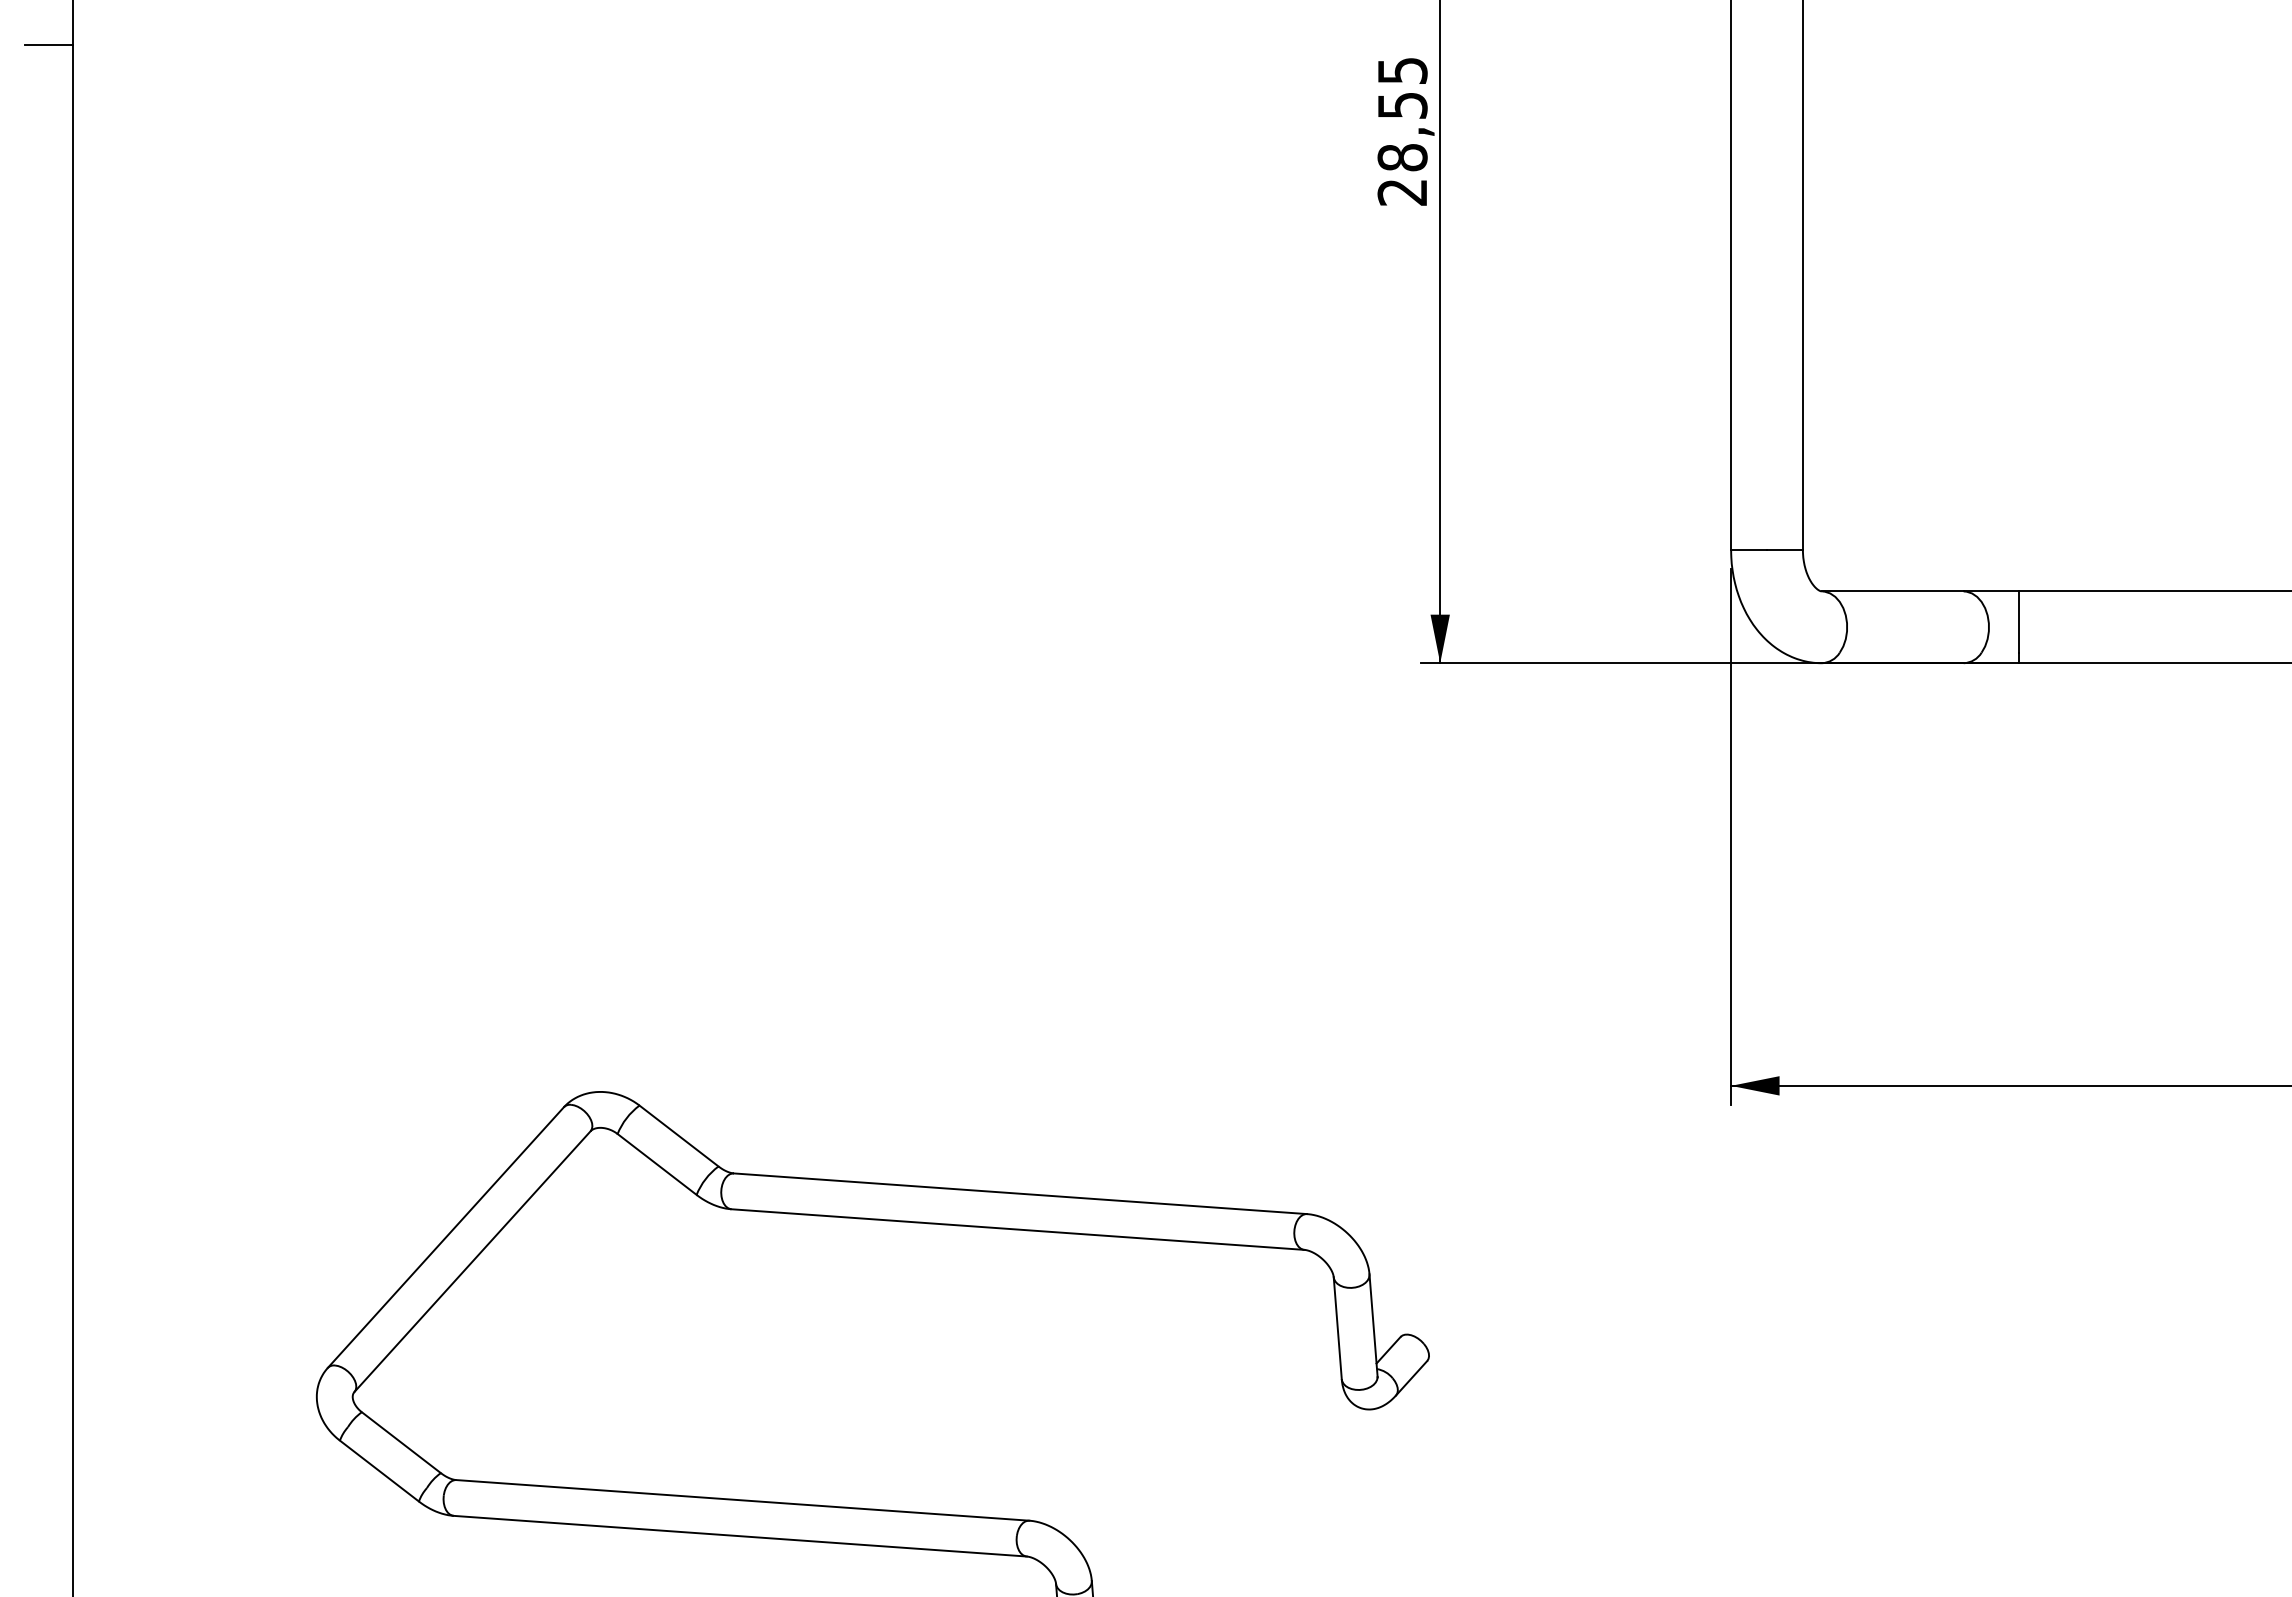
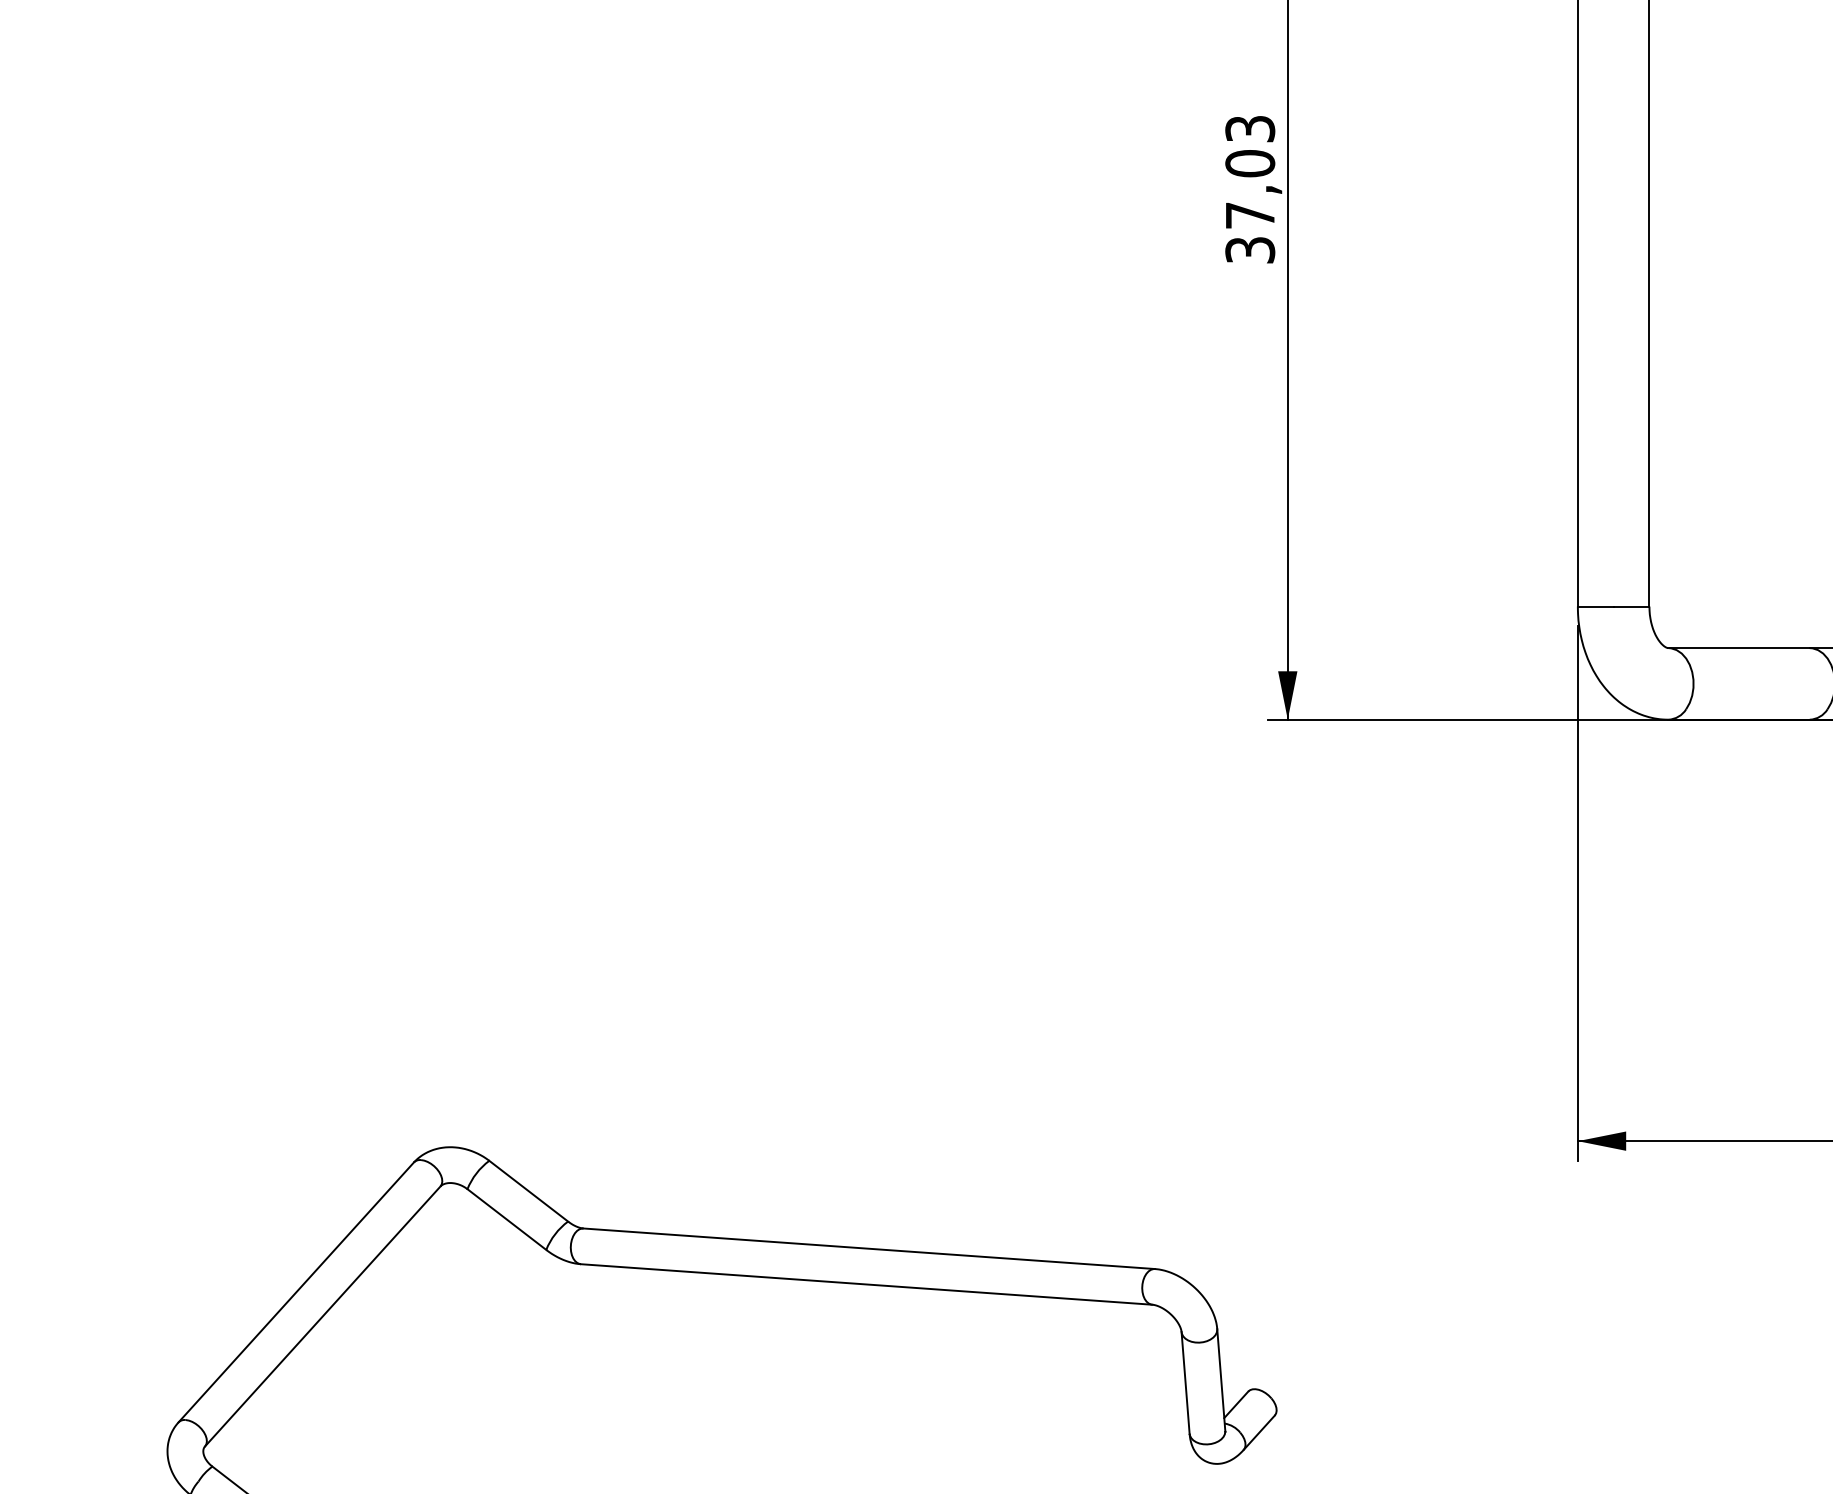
text: (1402, 131) -> (1250, 189), 28,55 -> 37,03

